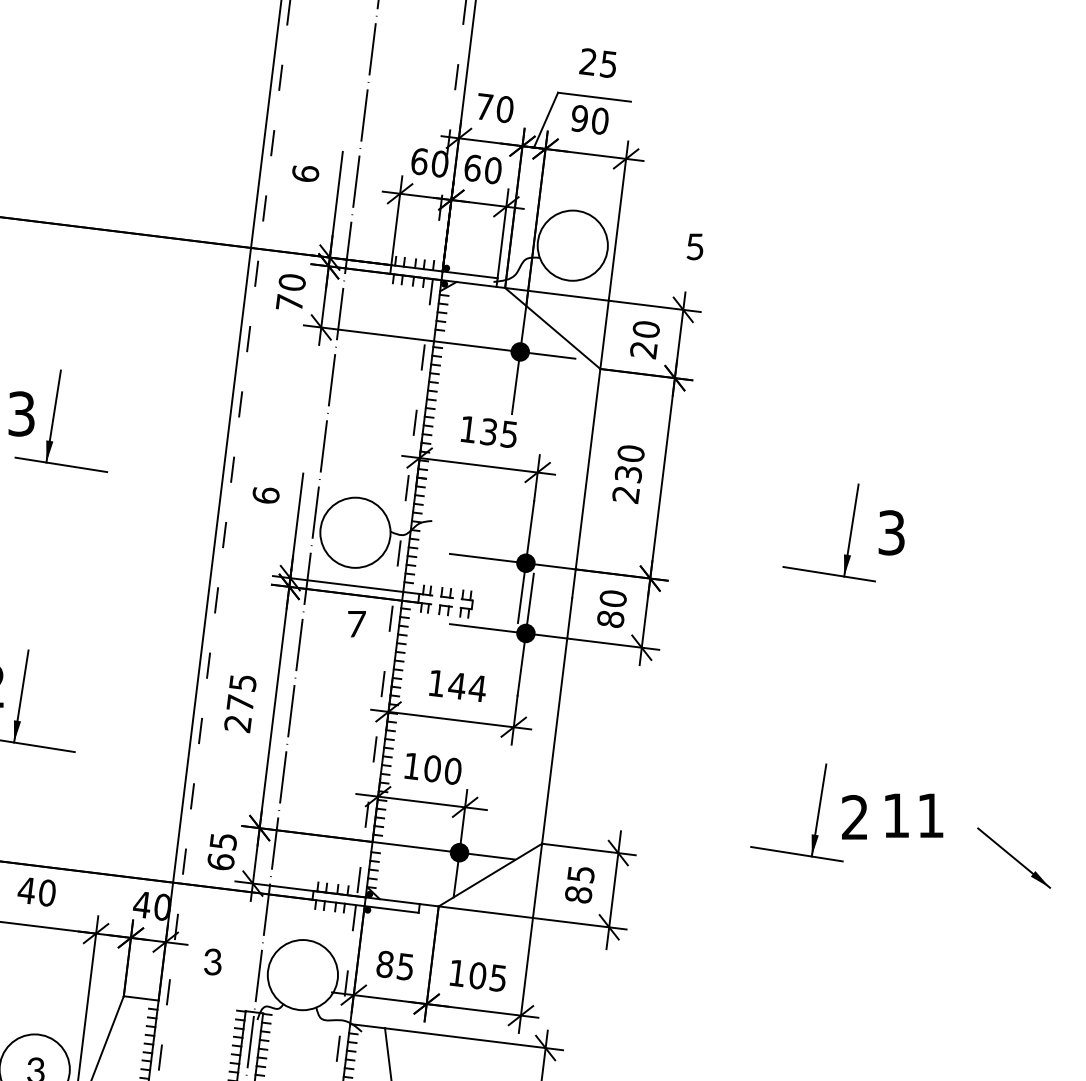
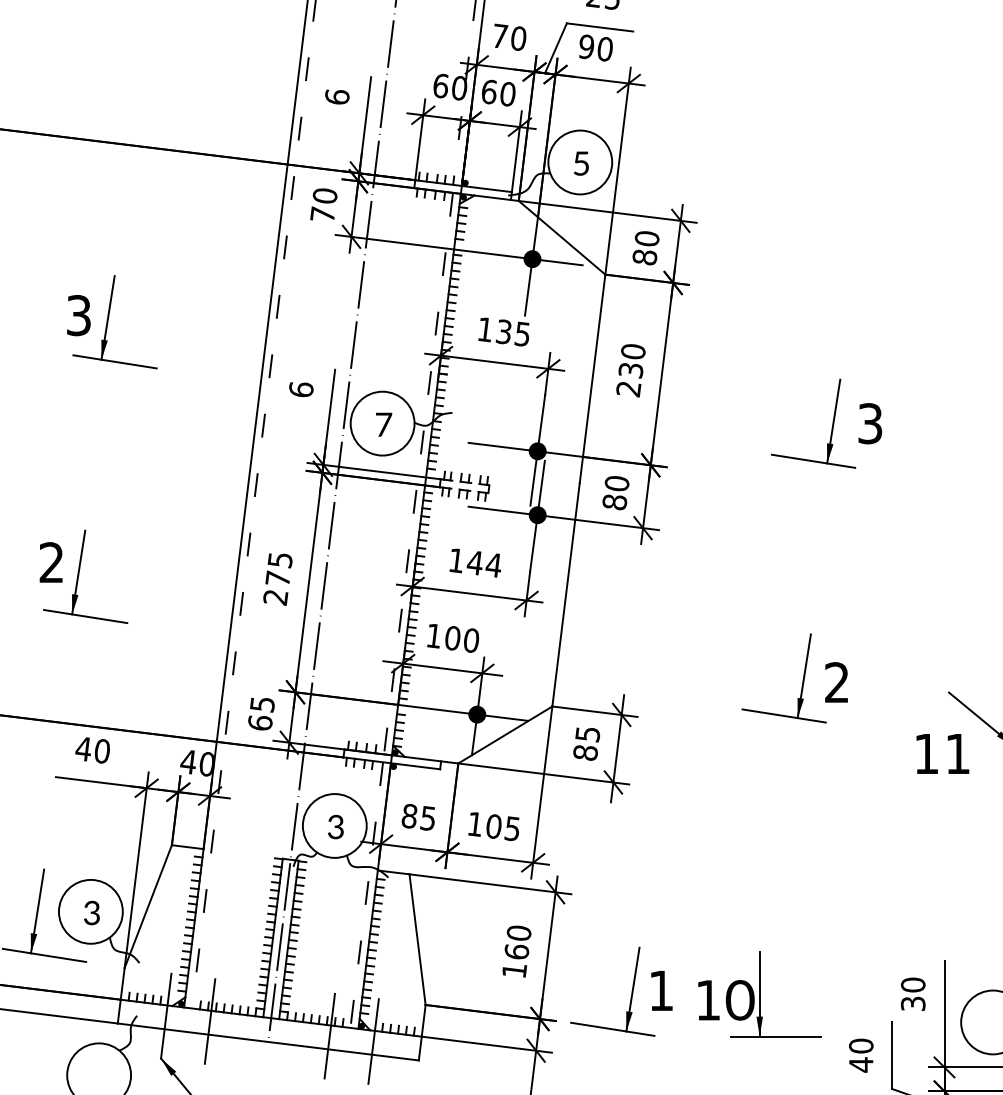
text: (695, 246) -> (581, 163), moved
text: (643, 350) -> (644, 257), 20 -> 80
text: (357, 623) -> (384, 424), moved
text: (913, 815) -> (942, 753), moved
text: (212, 961) -> (335, 826), moved

